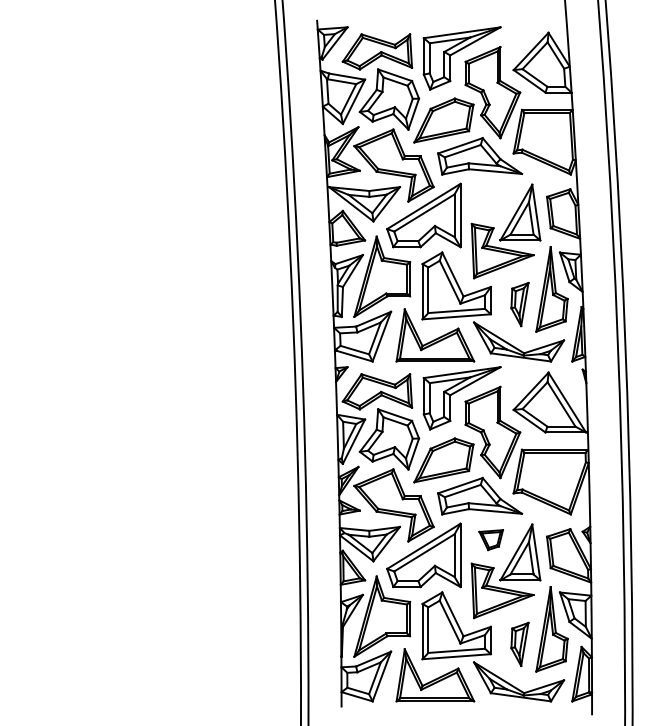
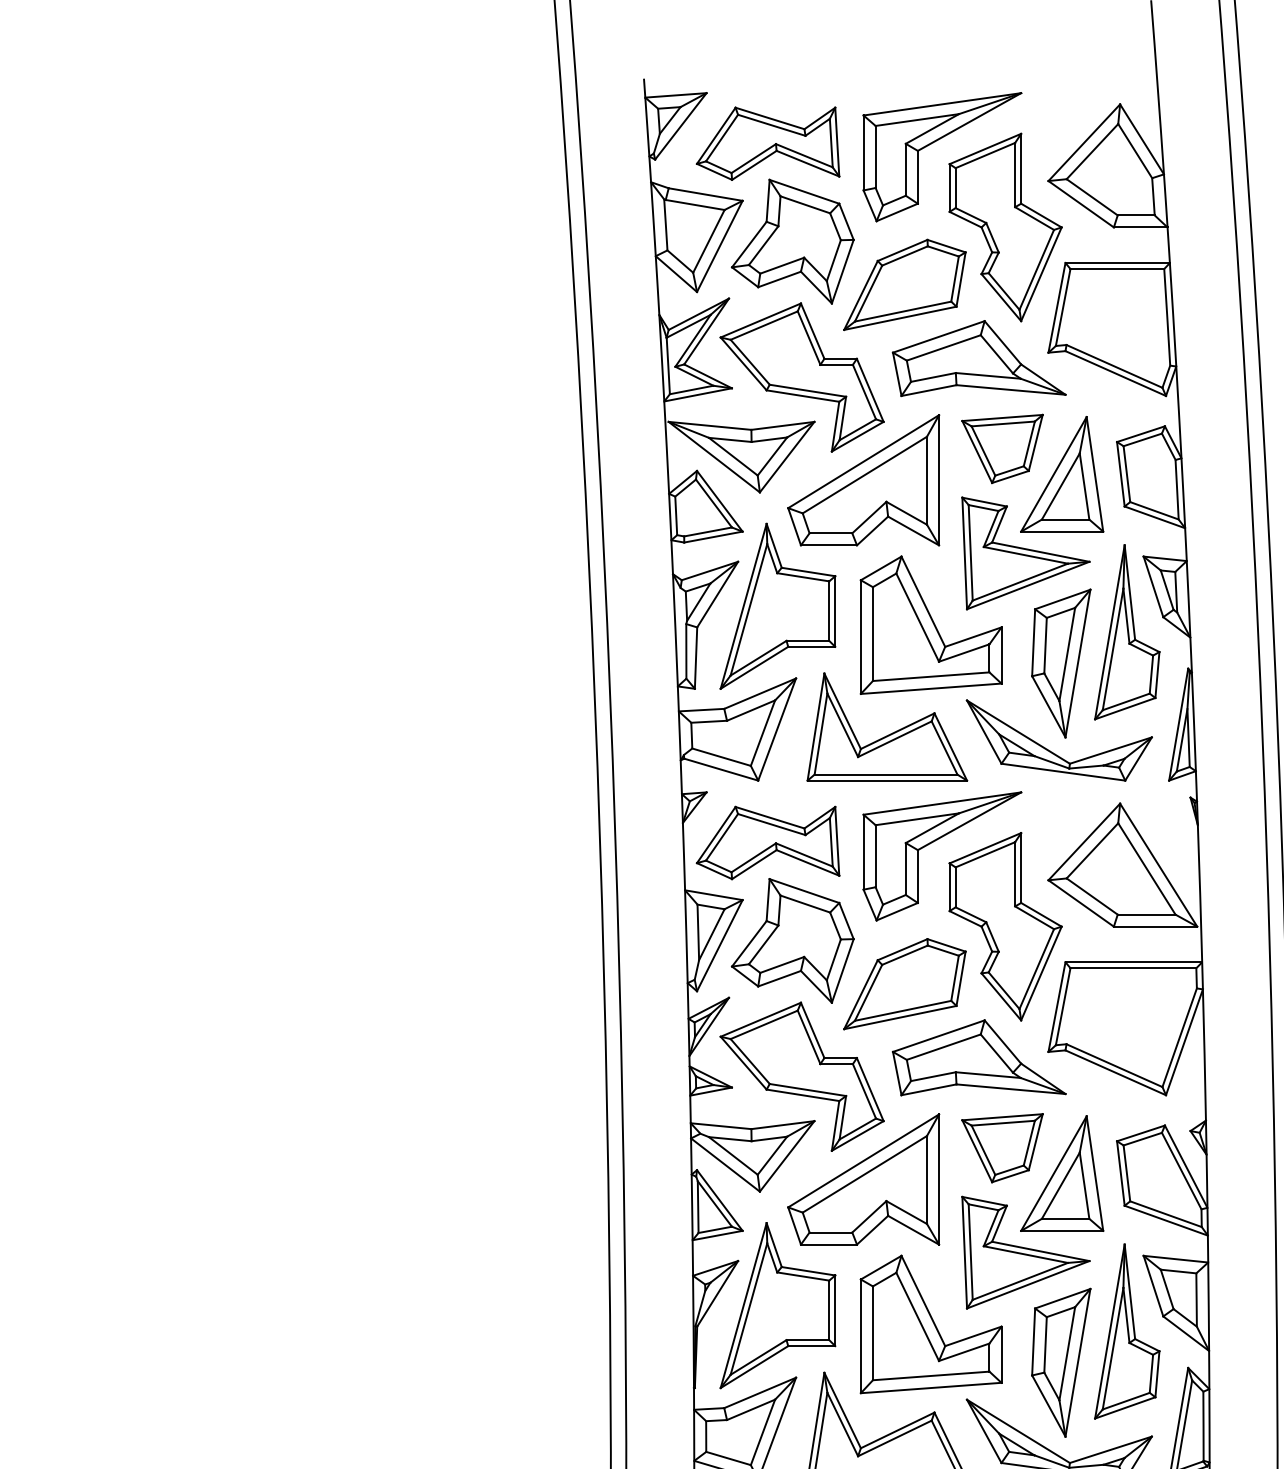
part: (490, 199) -> (1000, 447), added
part: (519, 304) -> (1060, 663), size x1.67
part: (490, 539) -> (1000, 1146), size x1.67
part: (519, 644) -> (1060, 1362), size x1.67

